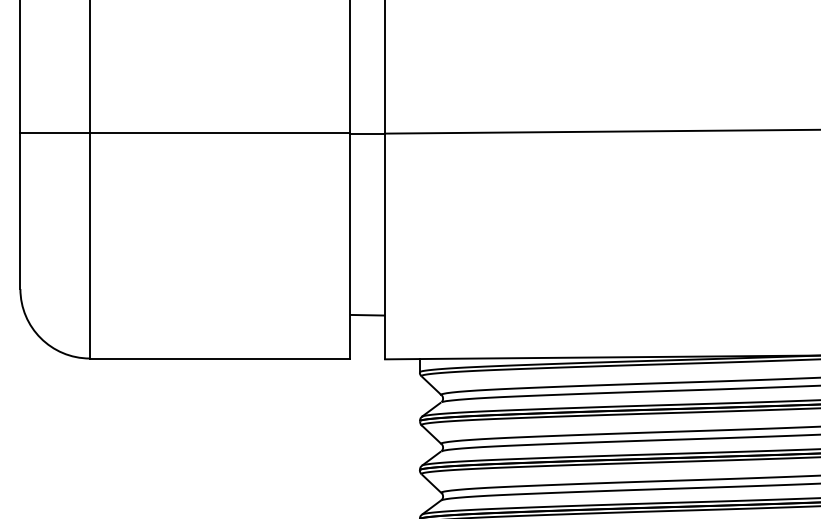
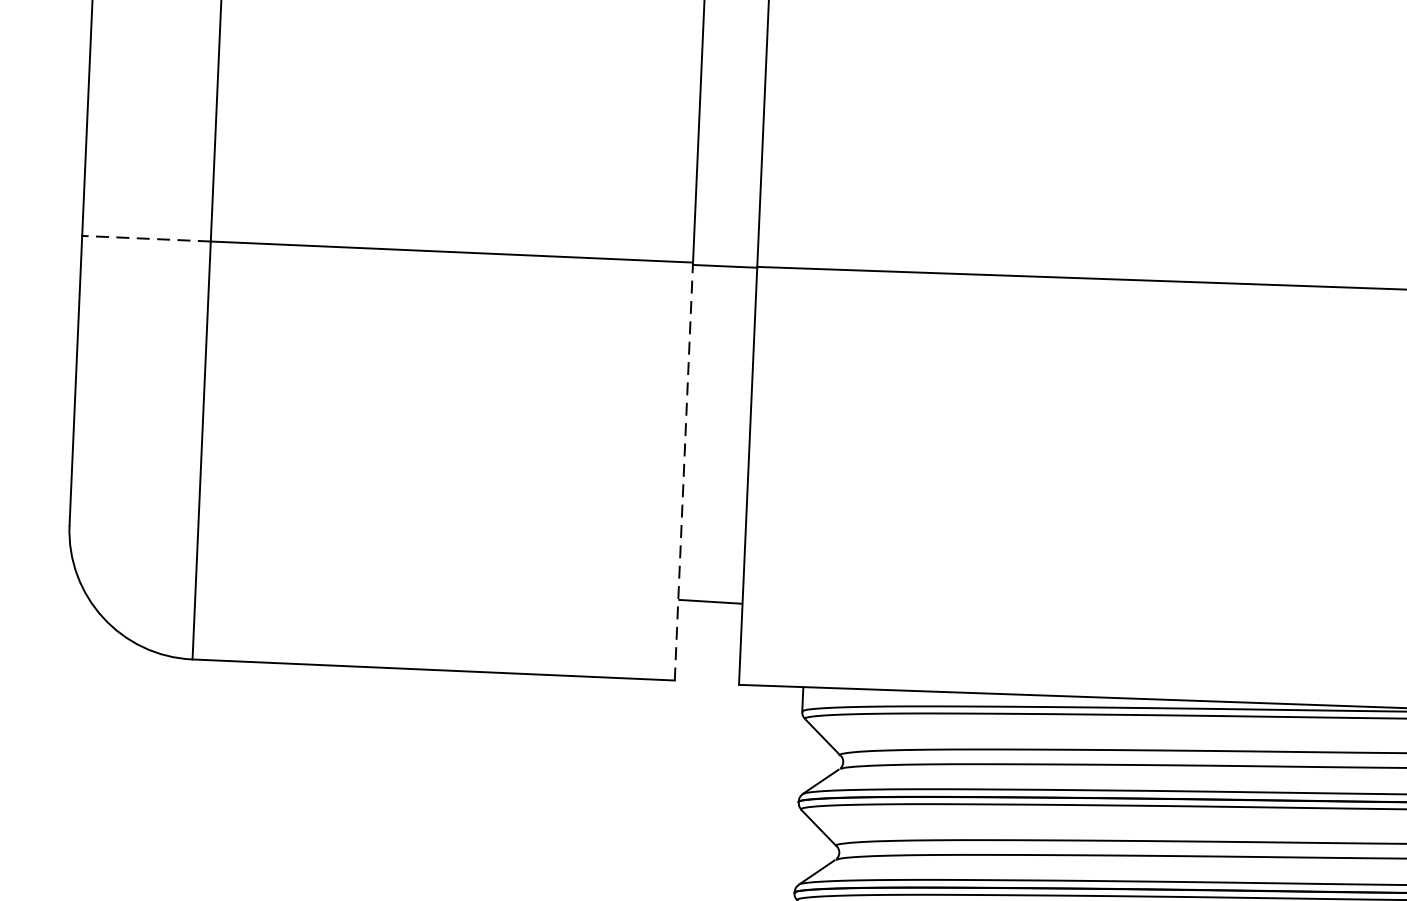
line: (55, 132) -> (147, 238), solid -> dashed
line: (350, 245) -> (684, 471), solid -> dashed

